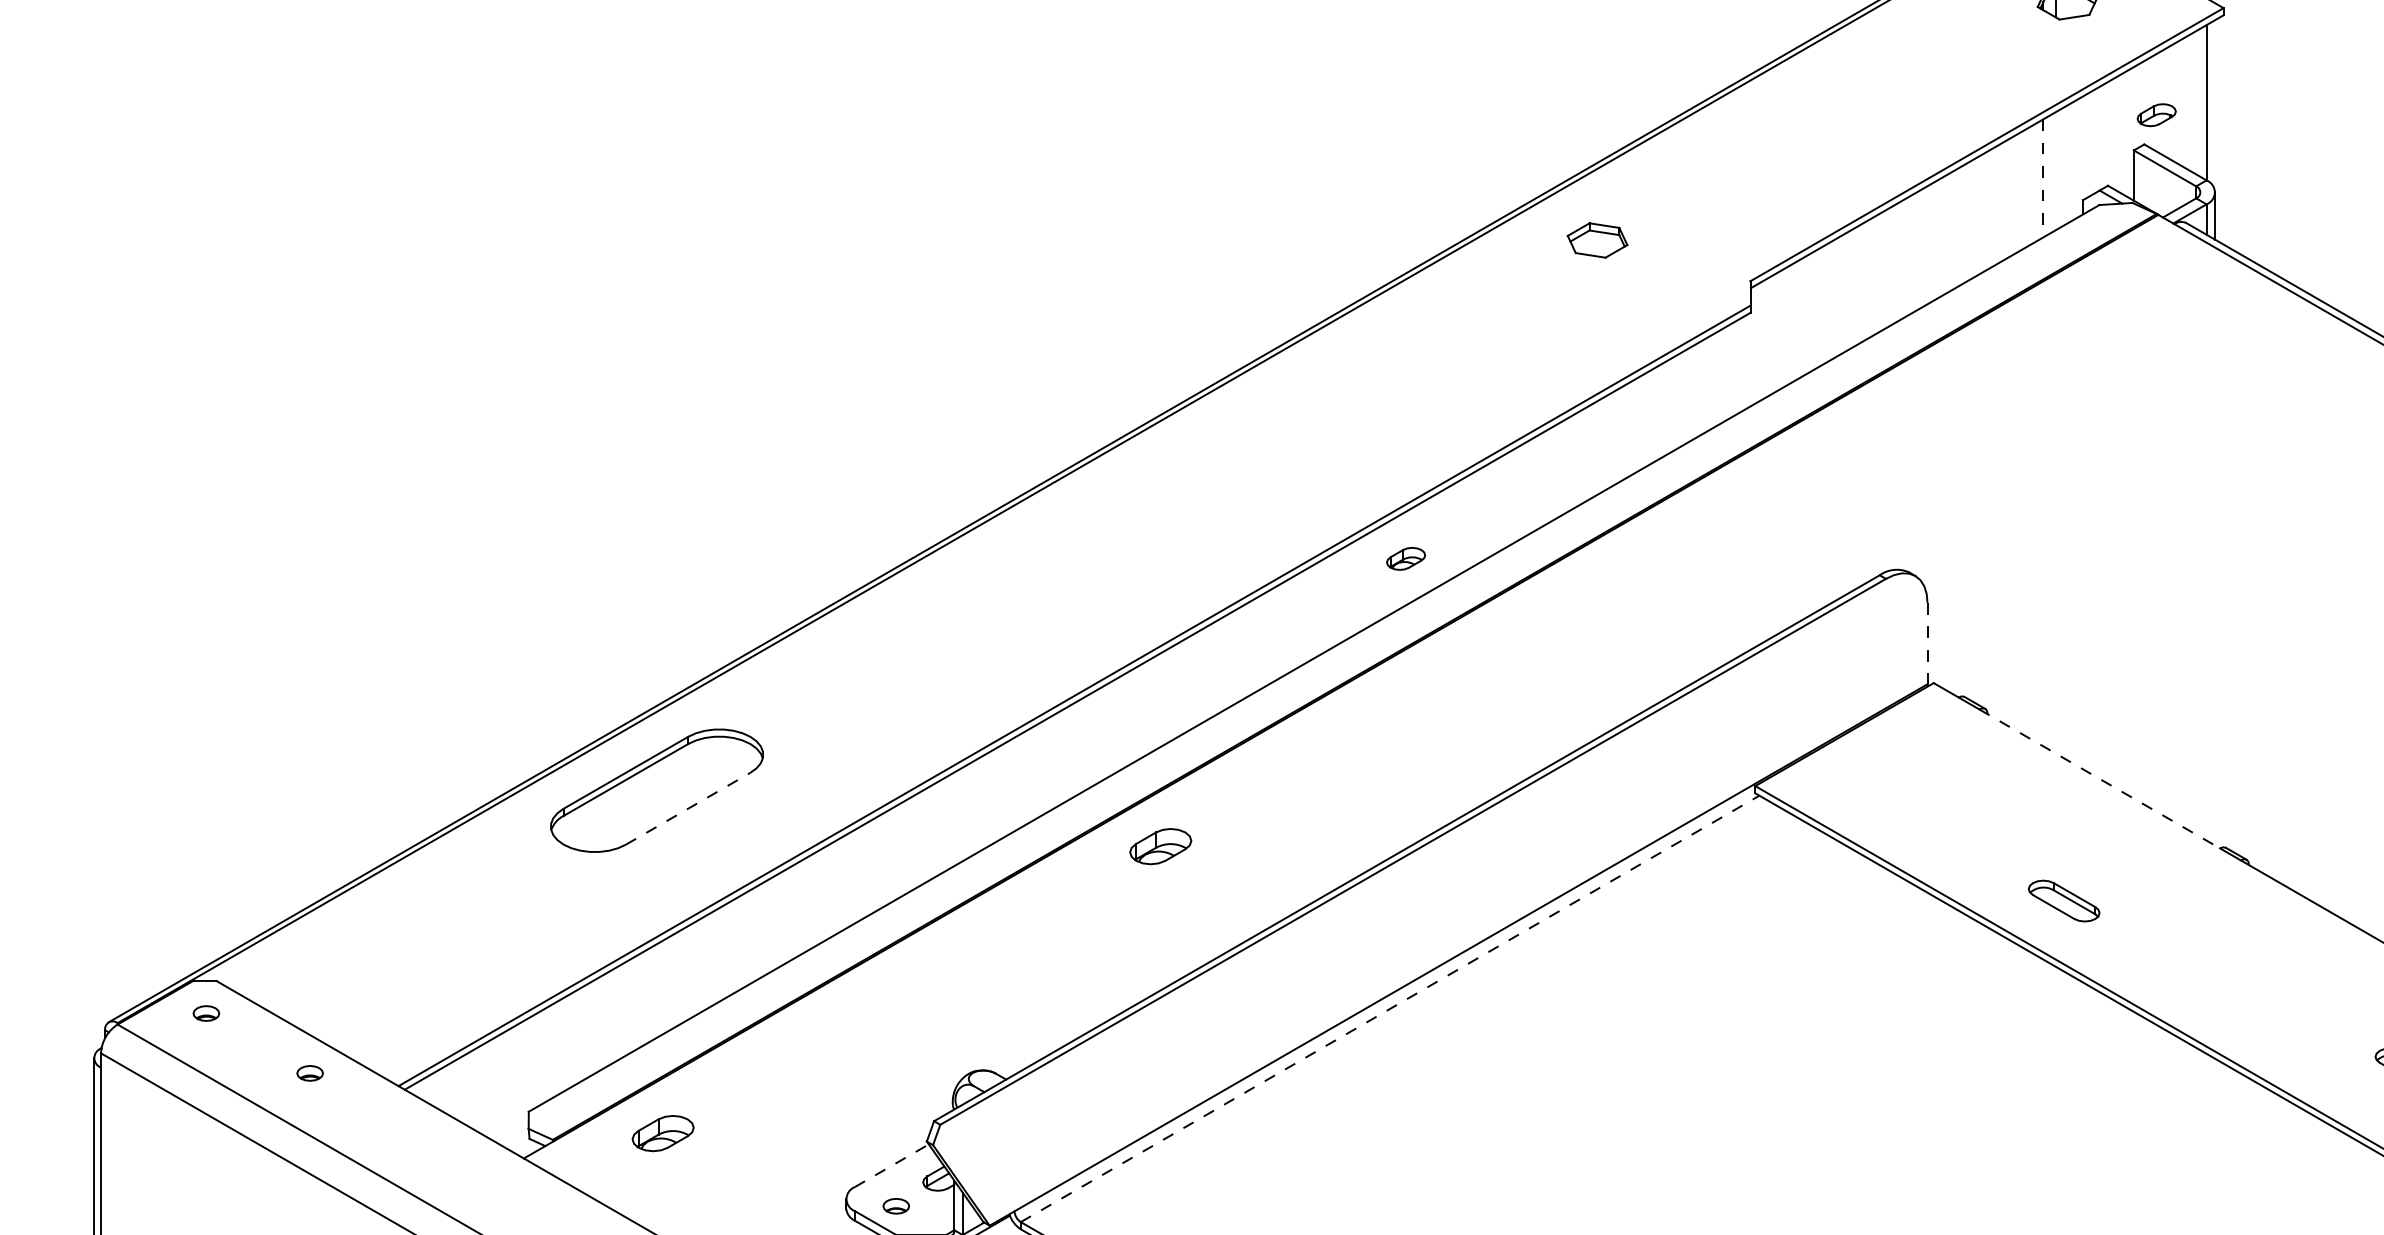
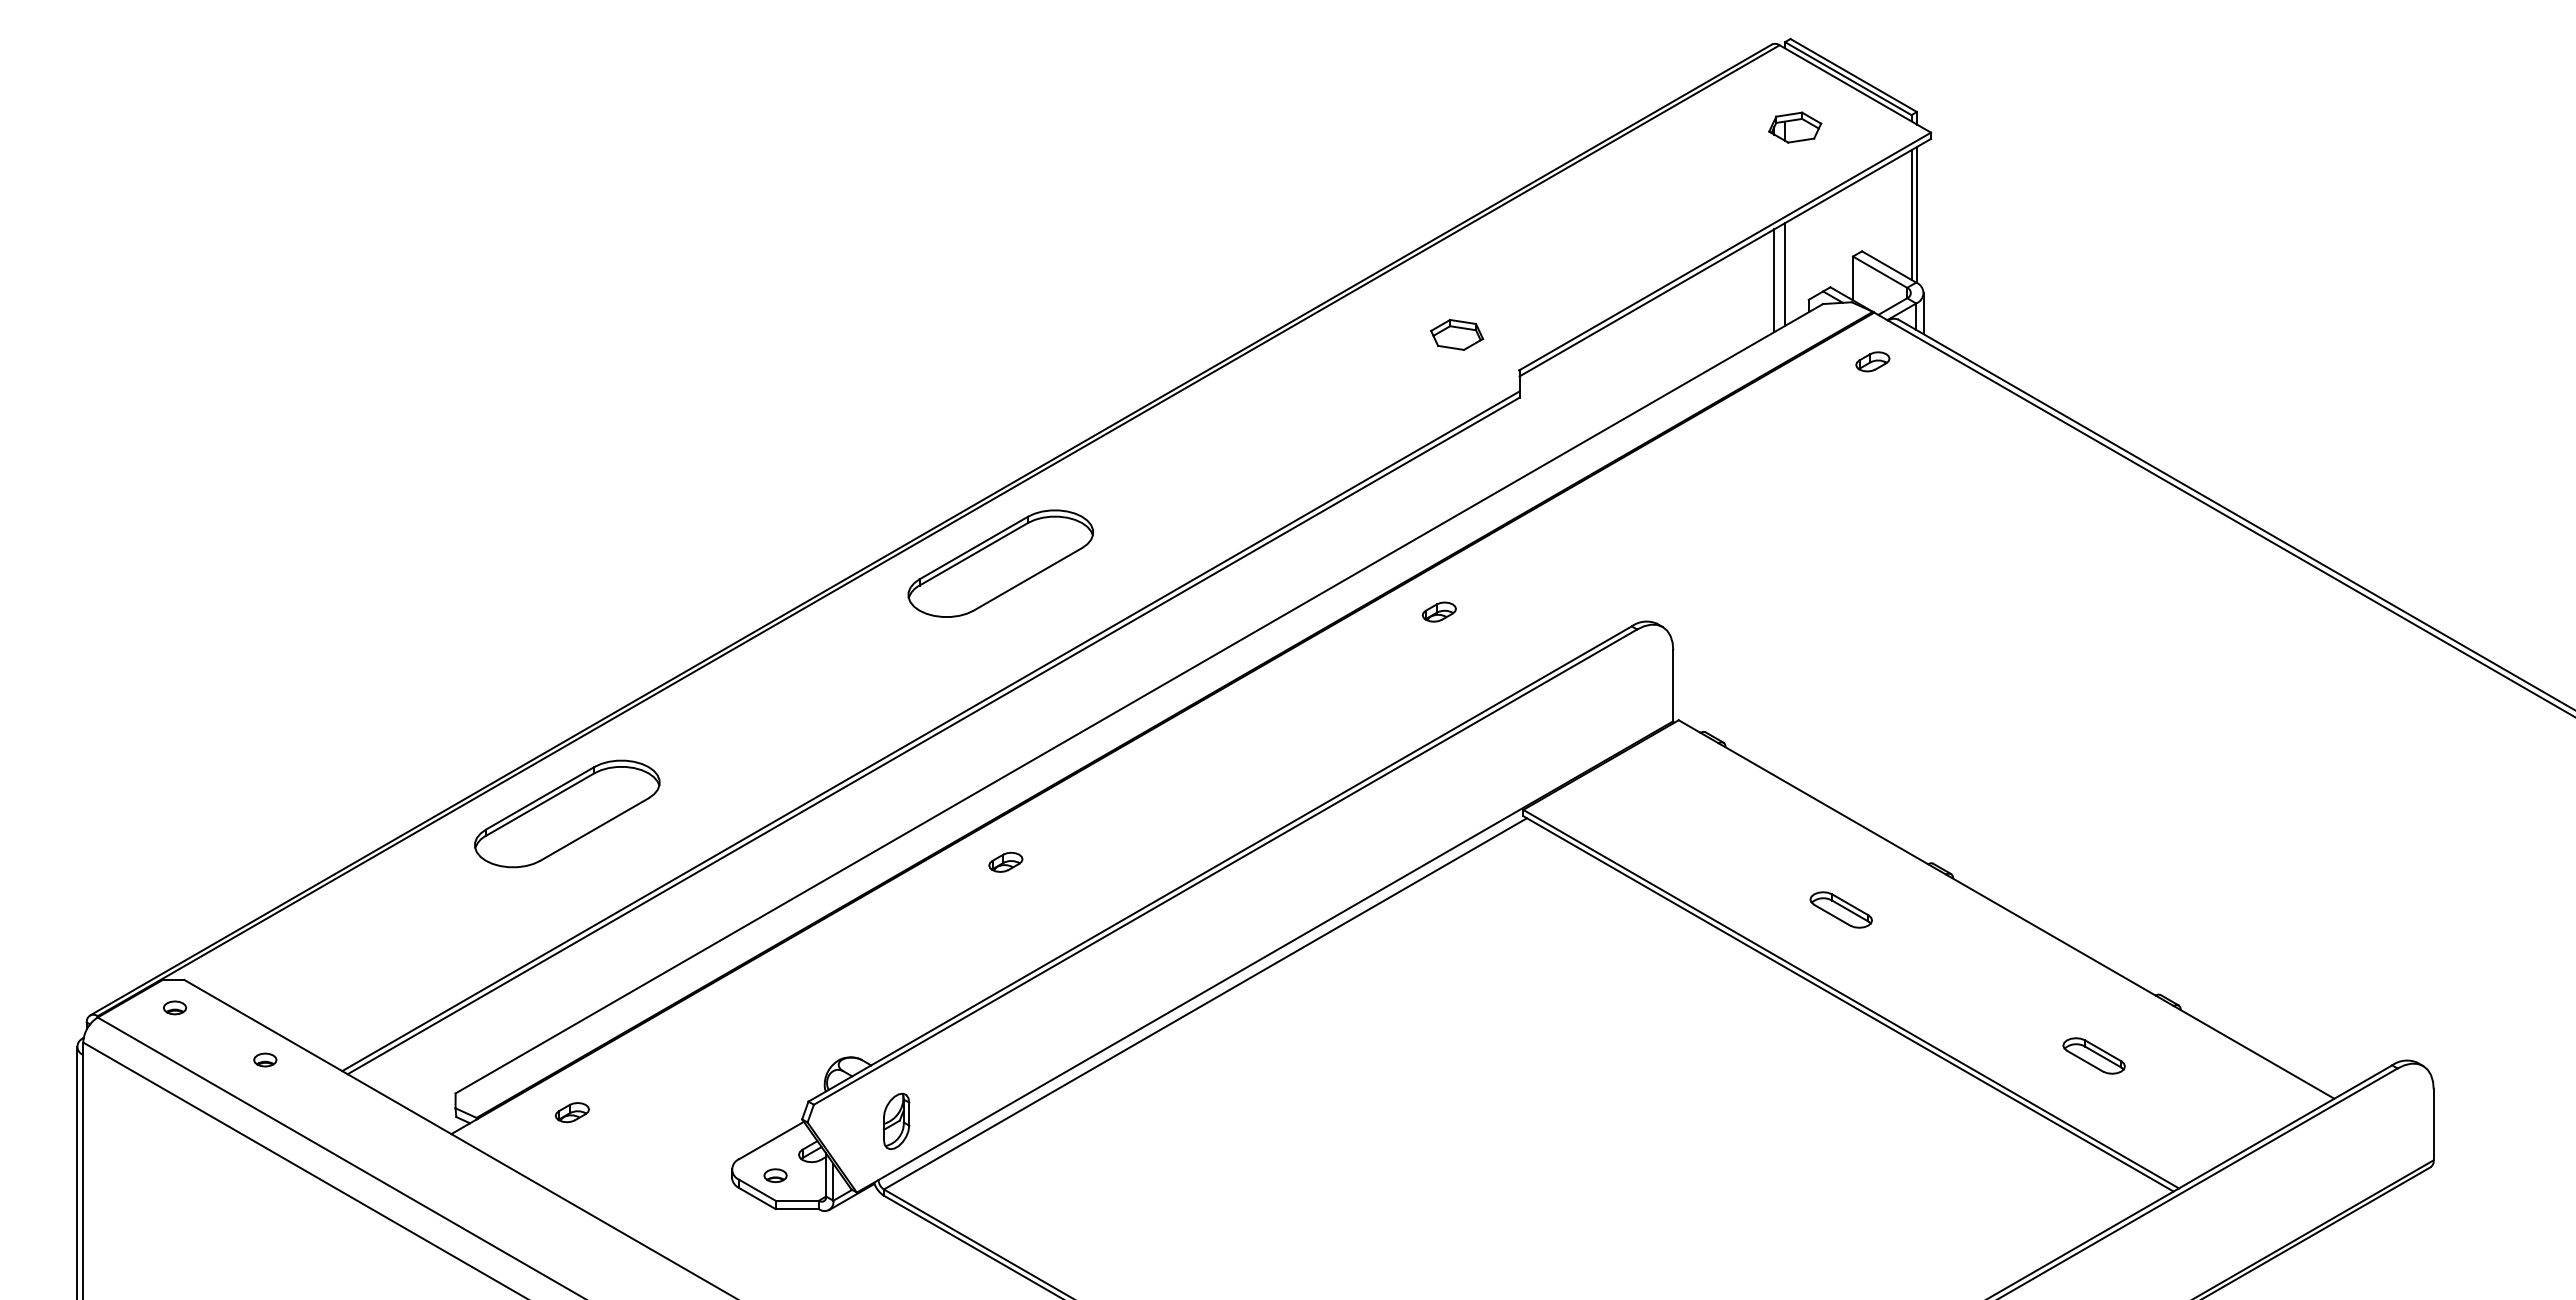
line: (2201, 102) -> (1911, 214), added
part: (2156, 114) -> (1872, 361), moved
line: (2056, 171) -> (1785, 274), added
line: (2043, 179) -> (1774, 281), dashed -> solid
part: (1598, 239) -> (1457, 334), moved
part: (1154, 503) -> (1000, 563), added
part: (1405, 558) -> (1438, 611), moved
line: (1927, 644) -> (1673, 686), dashed -> solid
line: (2100, 778) -> (1823, 803), dashed -> solid
line: (688, 808) -> (594, 829), dashed -> solid
part: (1160, 845) -> (1005, 861), size x0.62
part: (2063, 900) -> (1840, 909), moved
line: (1390, 1008) -> (1205, 1003), dashed -> solid
part: (661, 1133) -> (571, 1112), size x0.62
part: (1035, 1144) -> (896, 1121), added
line: (892, 1165) -> (772, 1140), dashed -> solid

